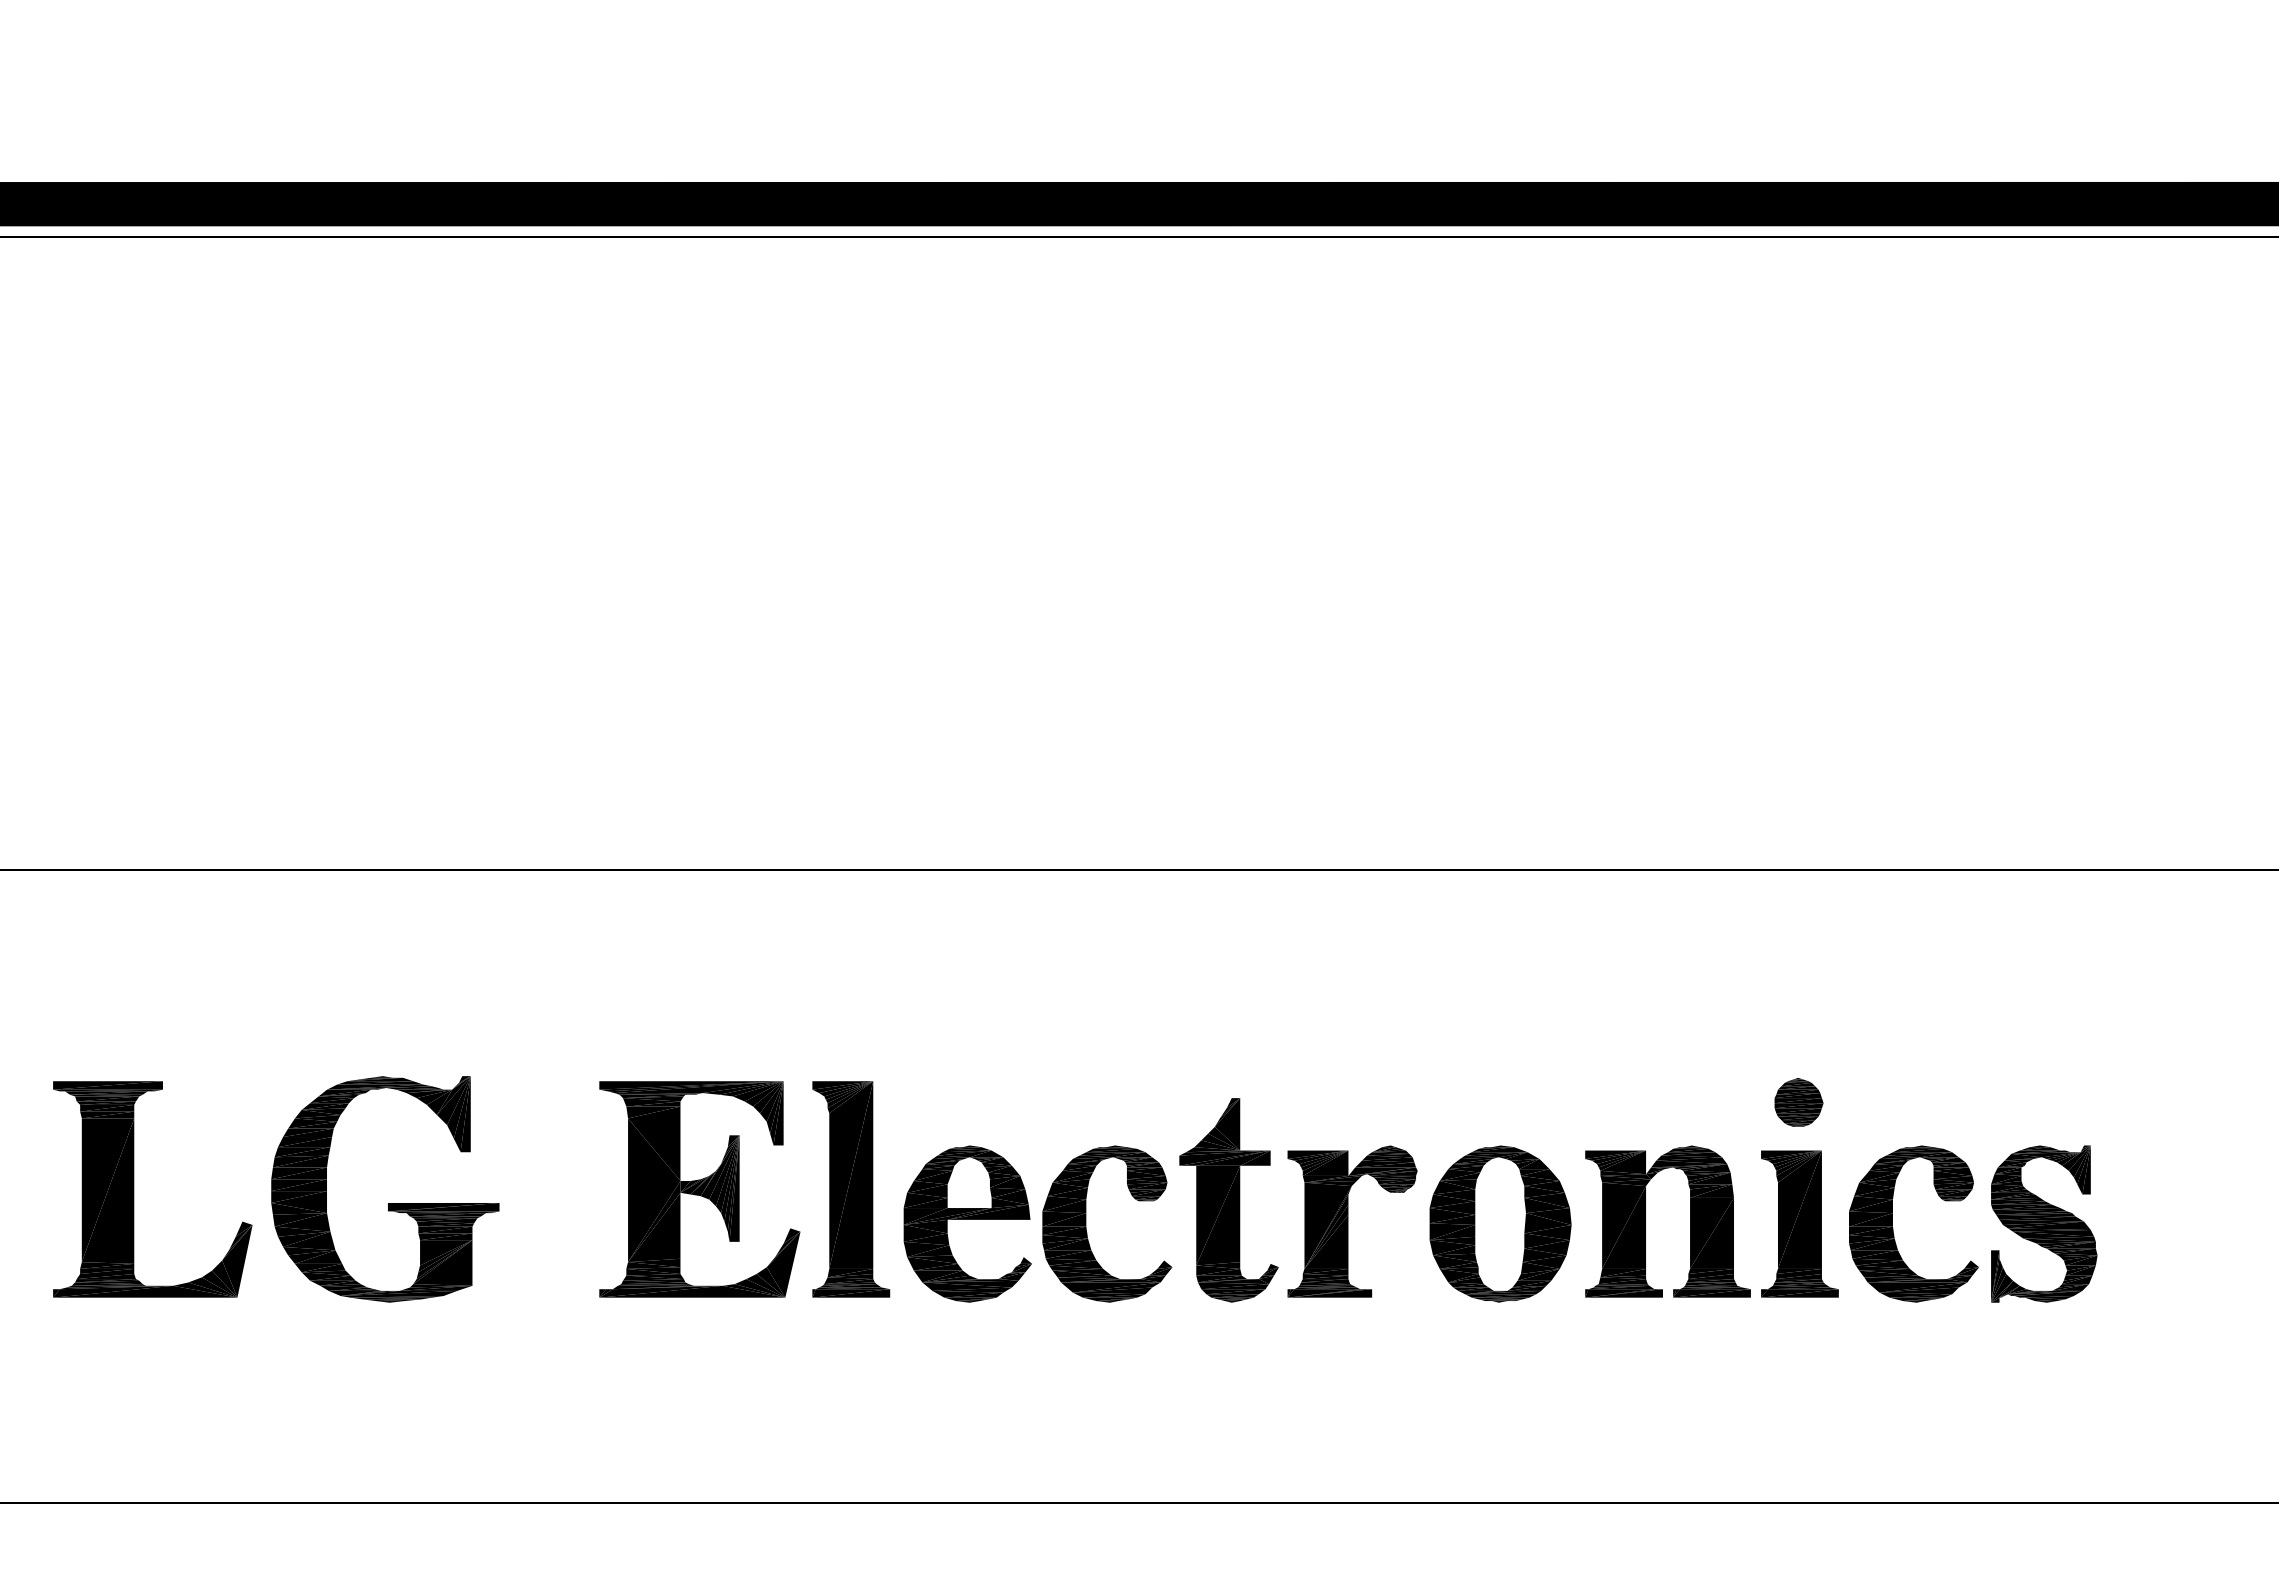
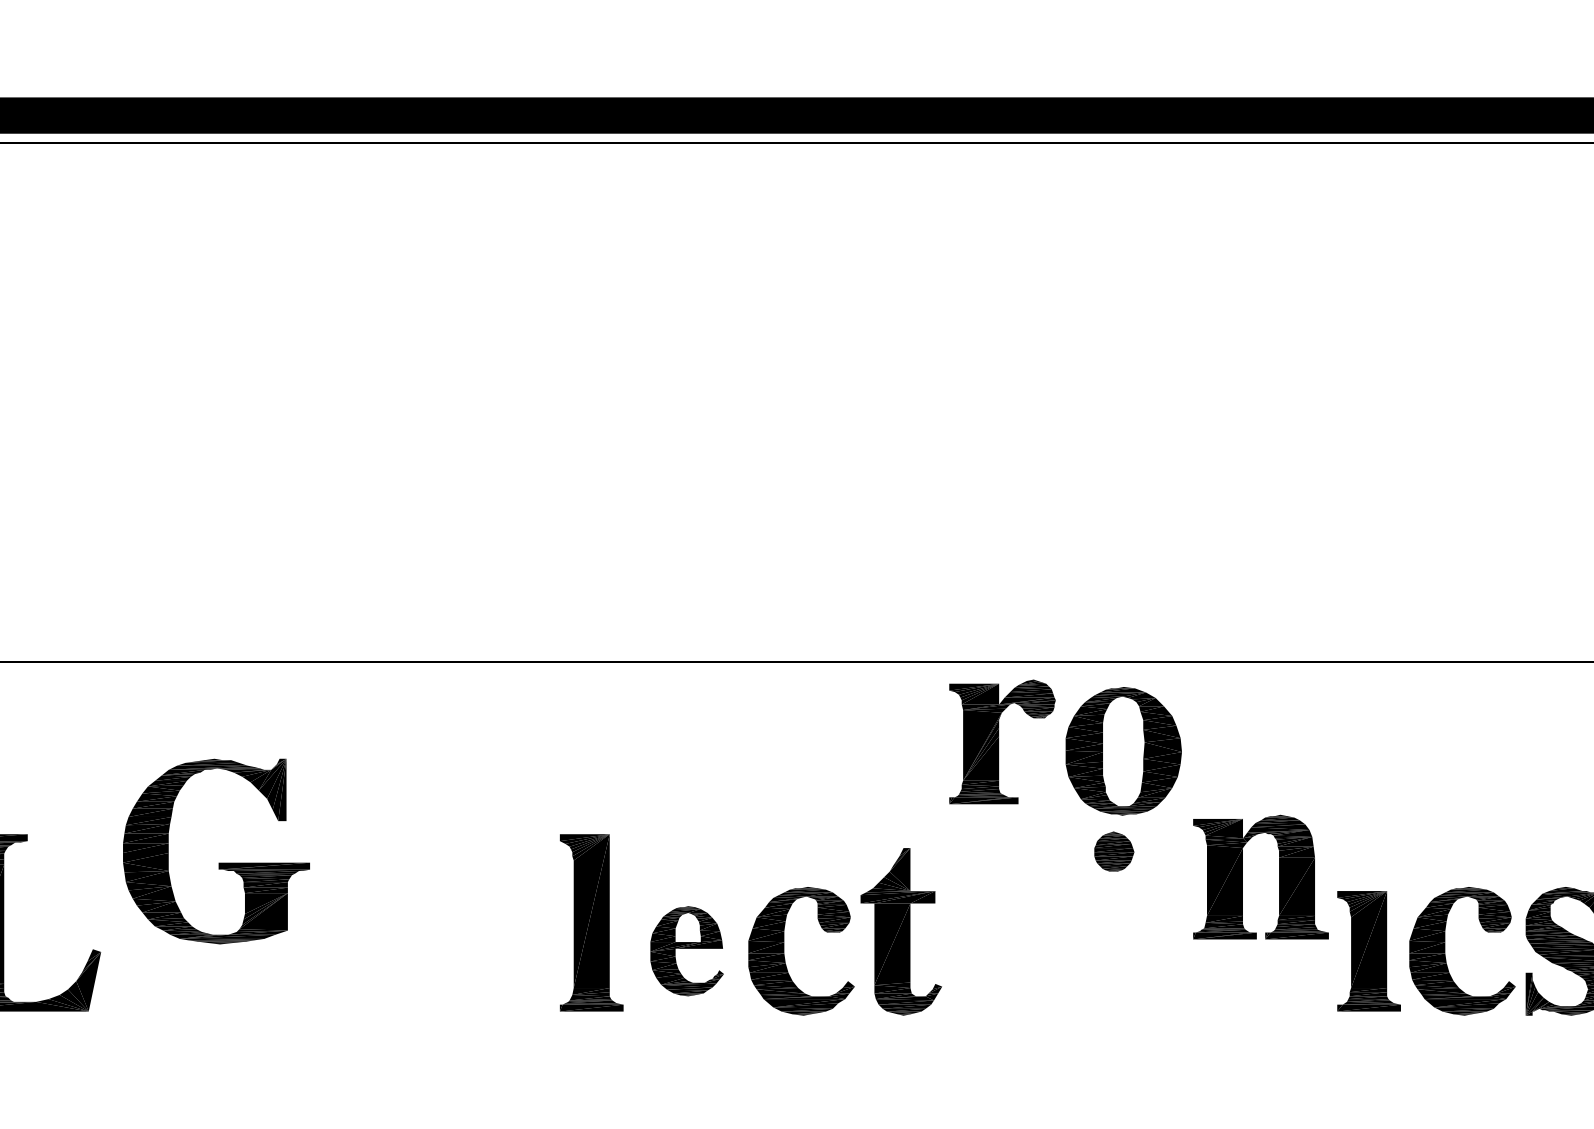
part: (1798, 1102) -> (1113, 851), moved
part: (699, 1189) -> (467, 922), removed
part: (388, 1203) -> (219, 863), moved
part: (1352, 1221) -> (1002, 741), moved
part: (1645, 1221) -> (1242, 877), moved
part: (967, 1223) -> (686, 950), size x0.7
part: (1500, 1223) -> (1123, 750), moved

